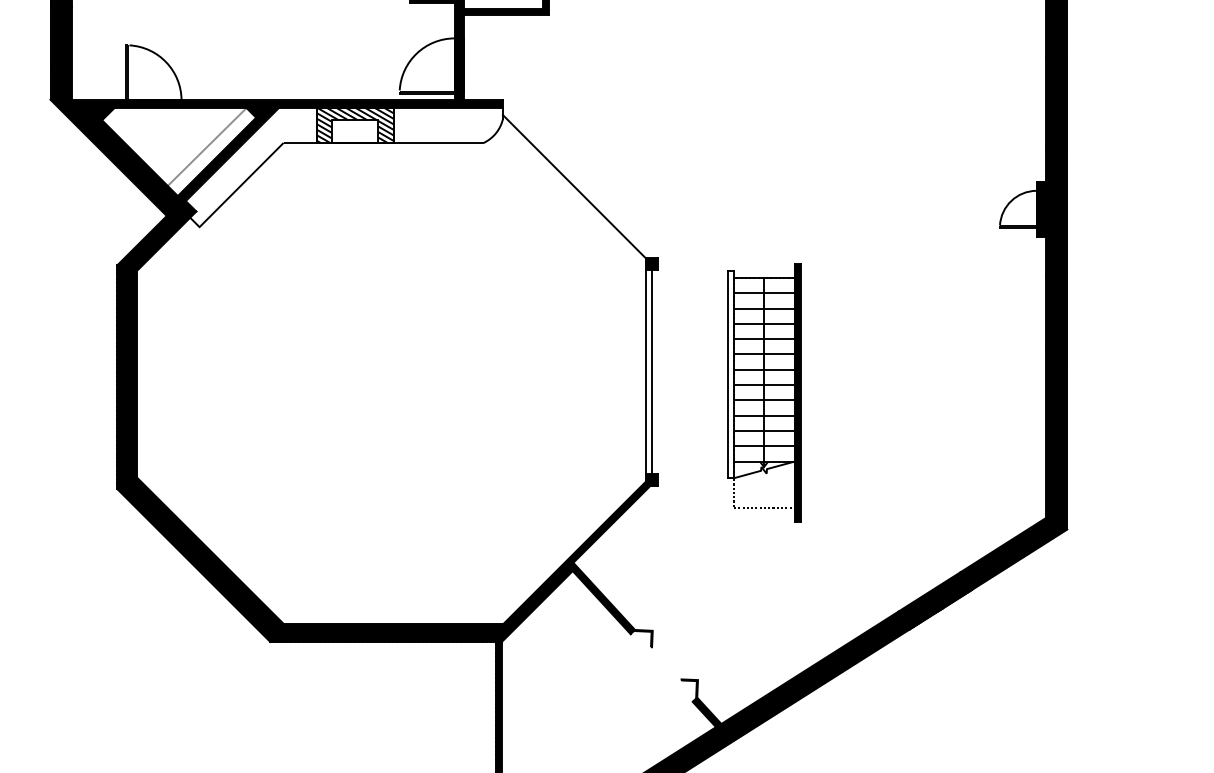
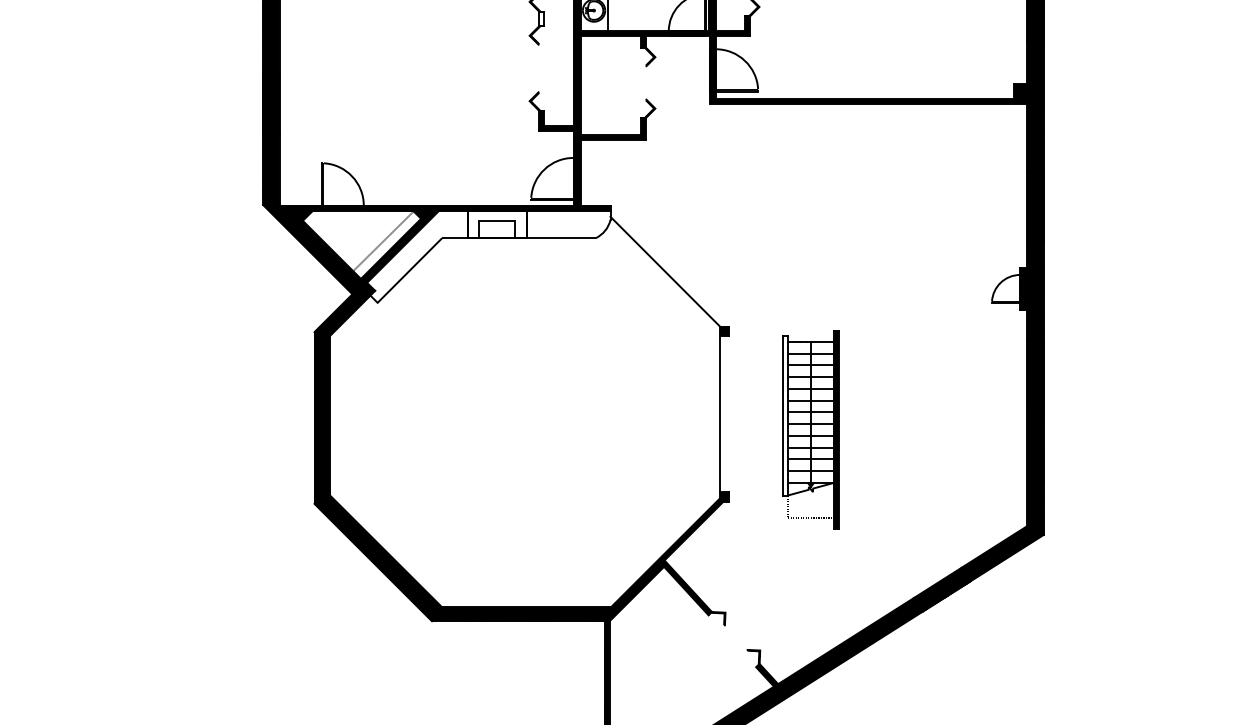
hatch: (354, 125) -> (496, 224), removed
line: (651, 371) -> (724, 413), removed

